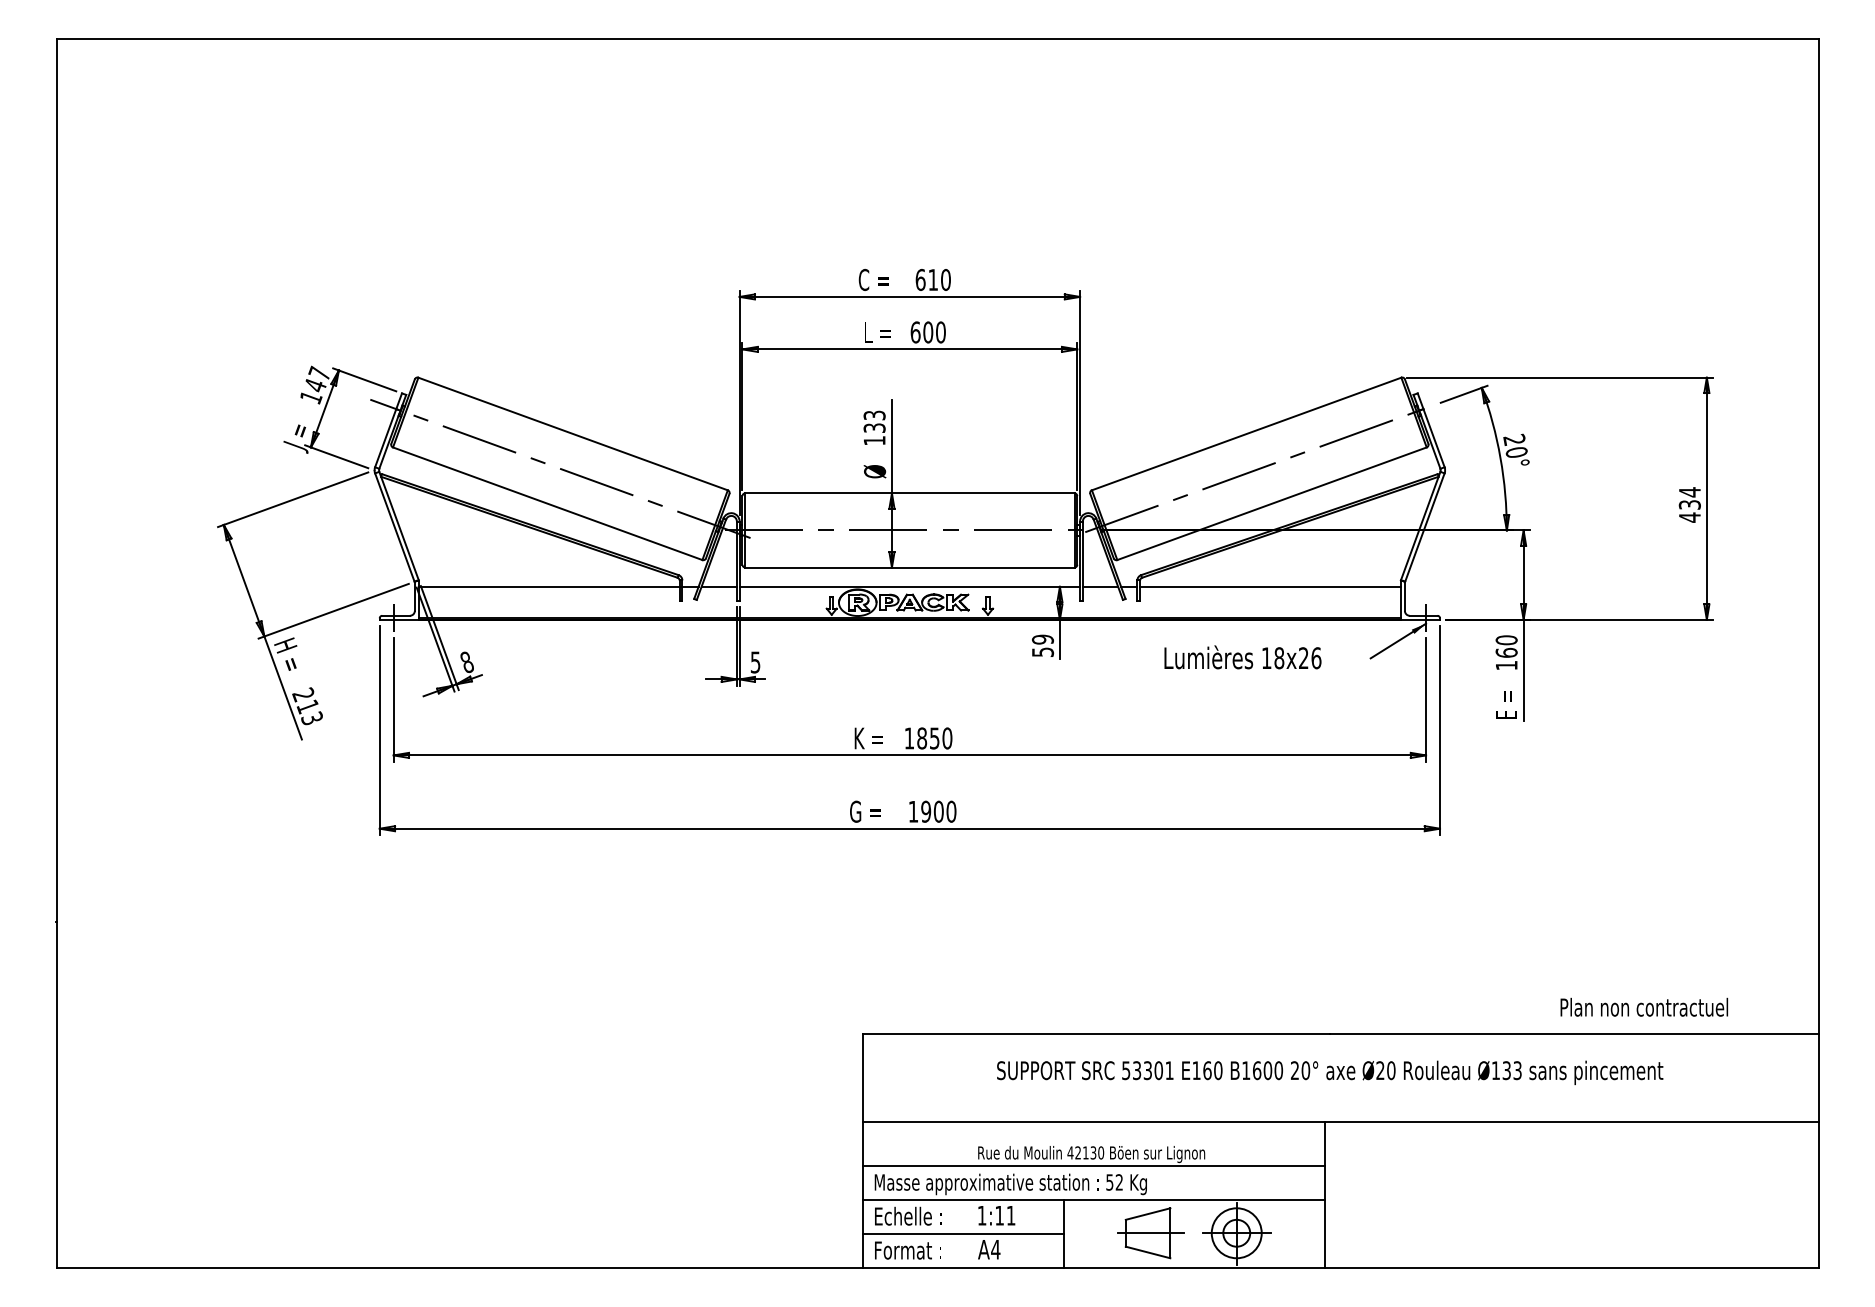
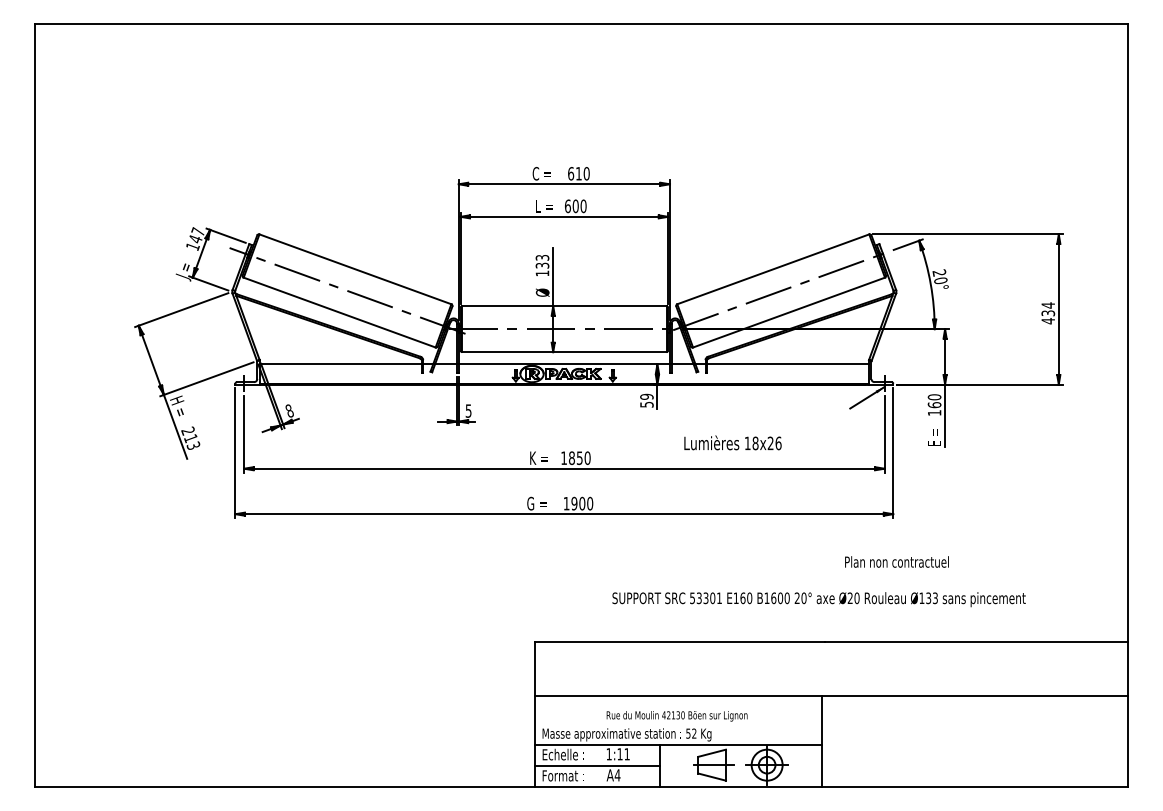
text: (1242, 656) -> (732, 442), moved
text: (1643, 1006) -> (896, 561), moved
text: (1329, 1072) -> (818, 599), moved
line: (1093, 1166) -> (678, 723), removed

